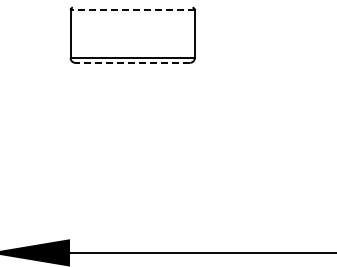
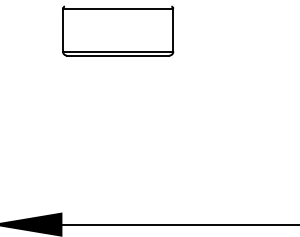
line: (132, 9) -> (117, 8), dashed -> solid
line: (132, 62) -> (117, 55), dashed -> solid

